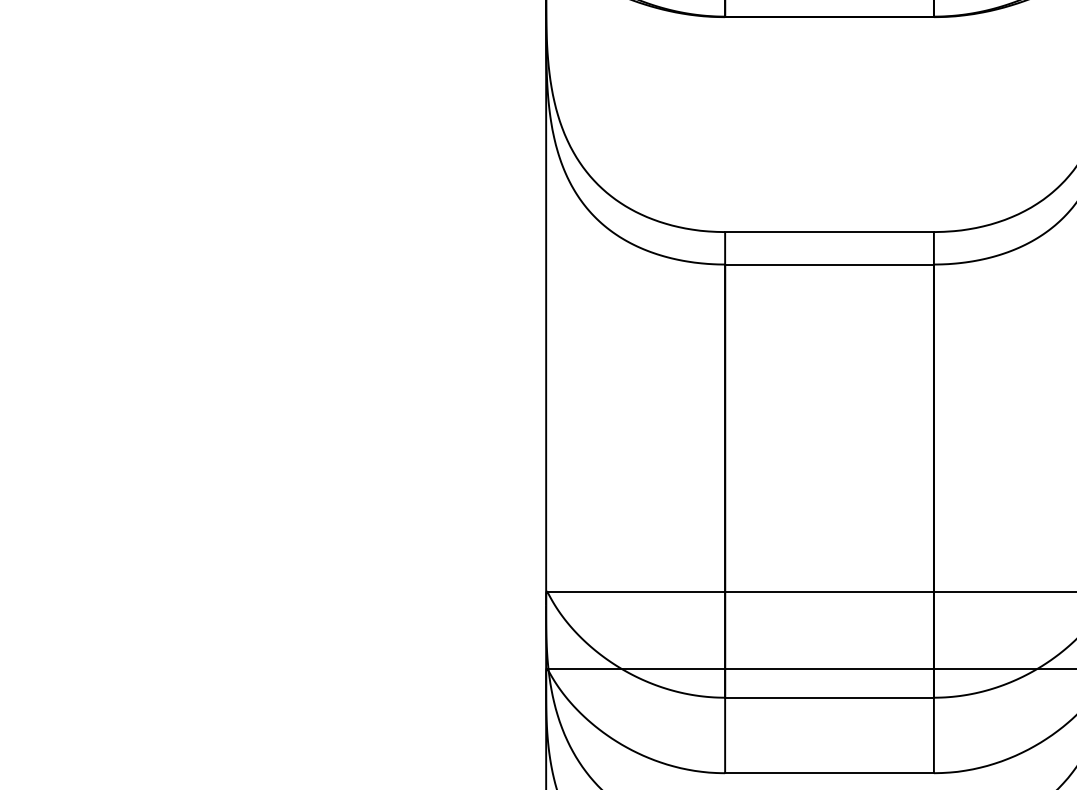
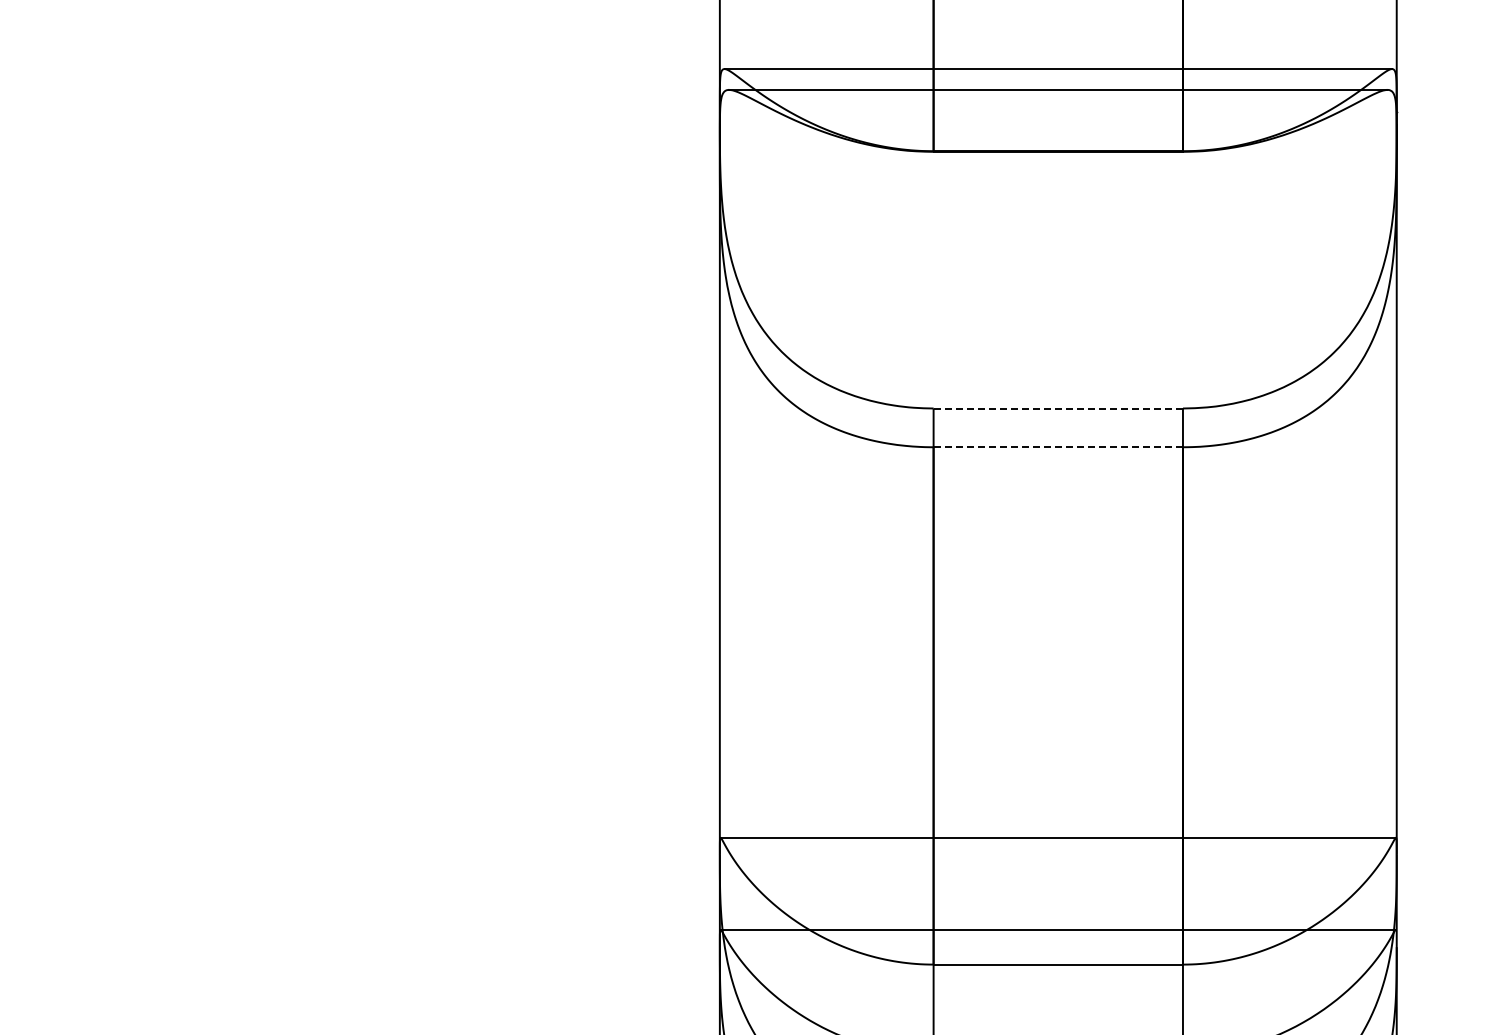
line: (829, 232) -> (1058, 408), solid -> dashed
line: (829, 264) -> (1058, 447), solid -> dashed

